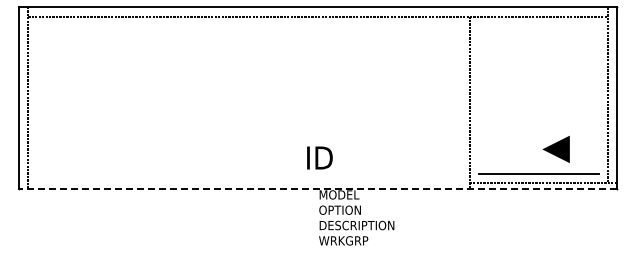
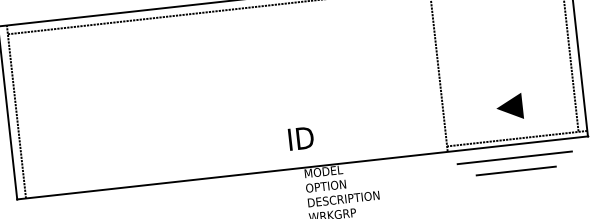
line: (555, 148) -> (508, 106), moved
line: (538, 173) -> (514, 157), moved
line: (318, 188) -> (303, 167), dashed -> solid
line: (538, 216) -> (516, 171), added

